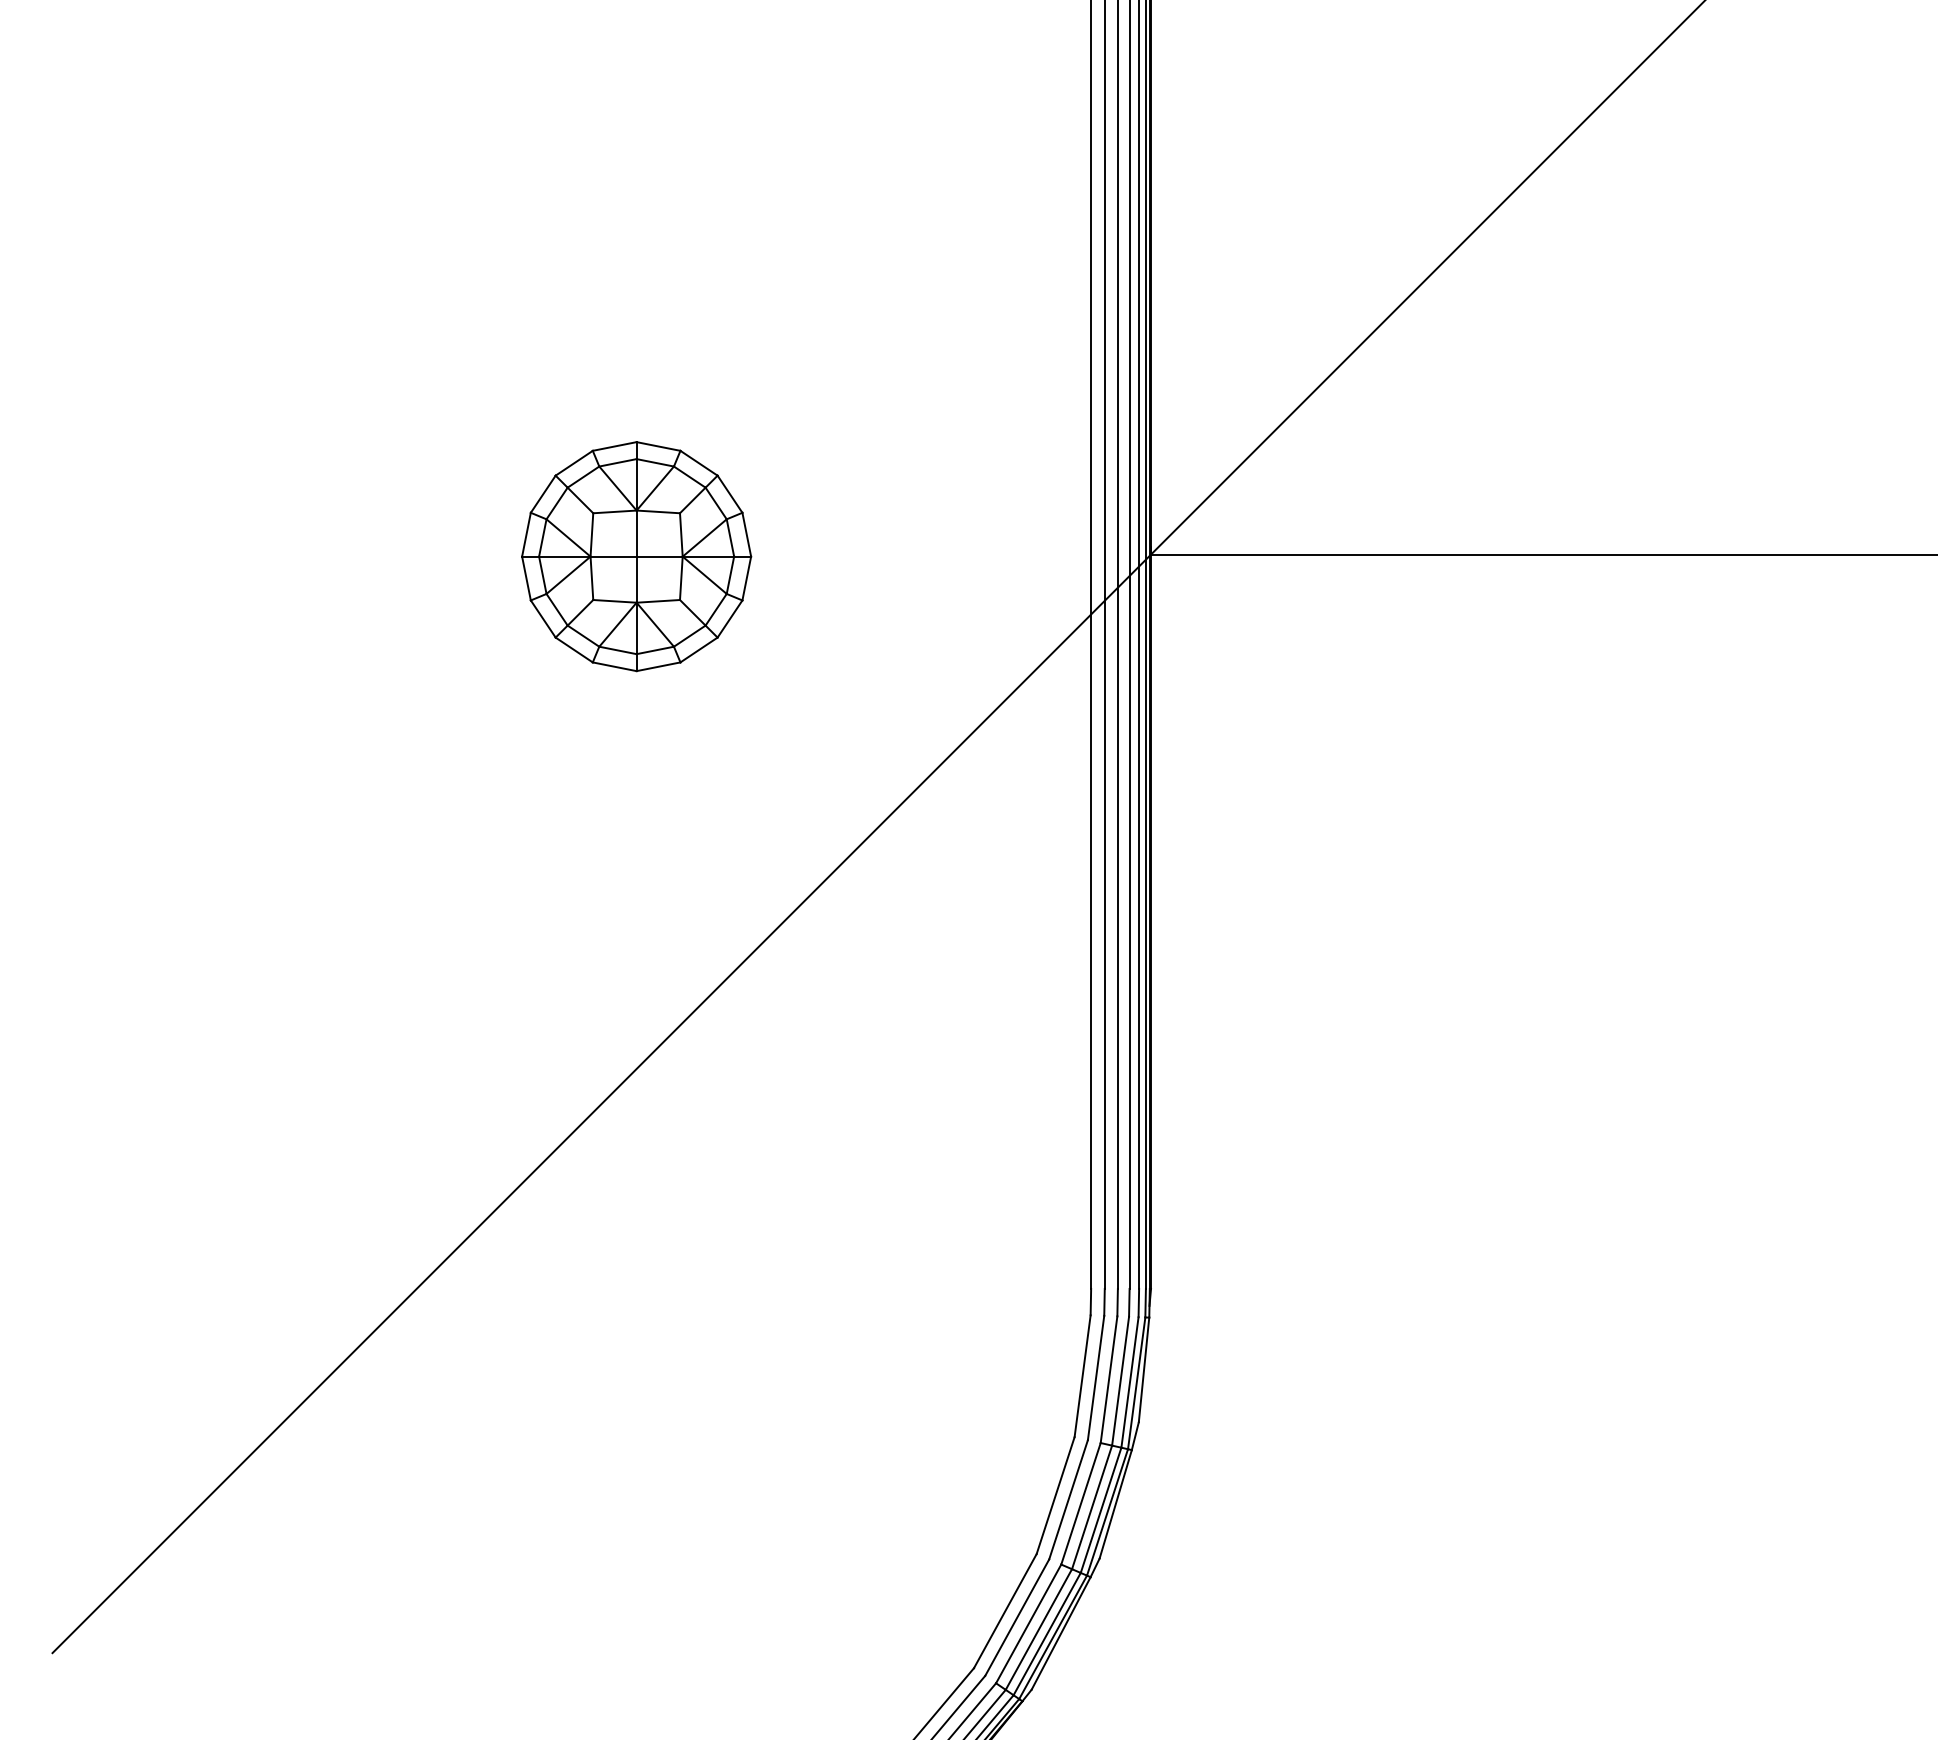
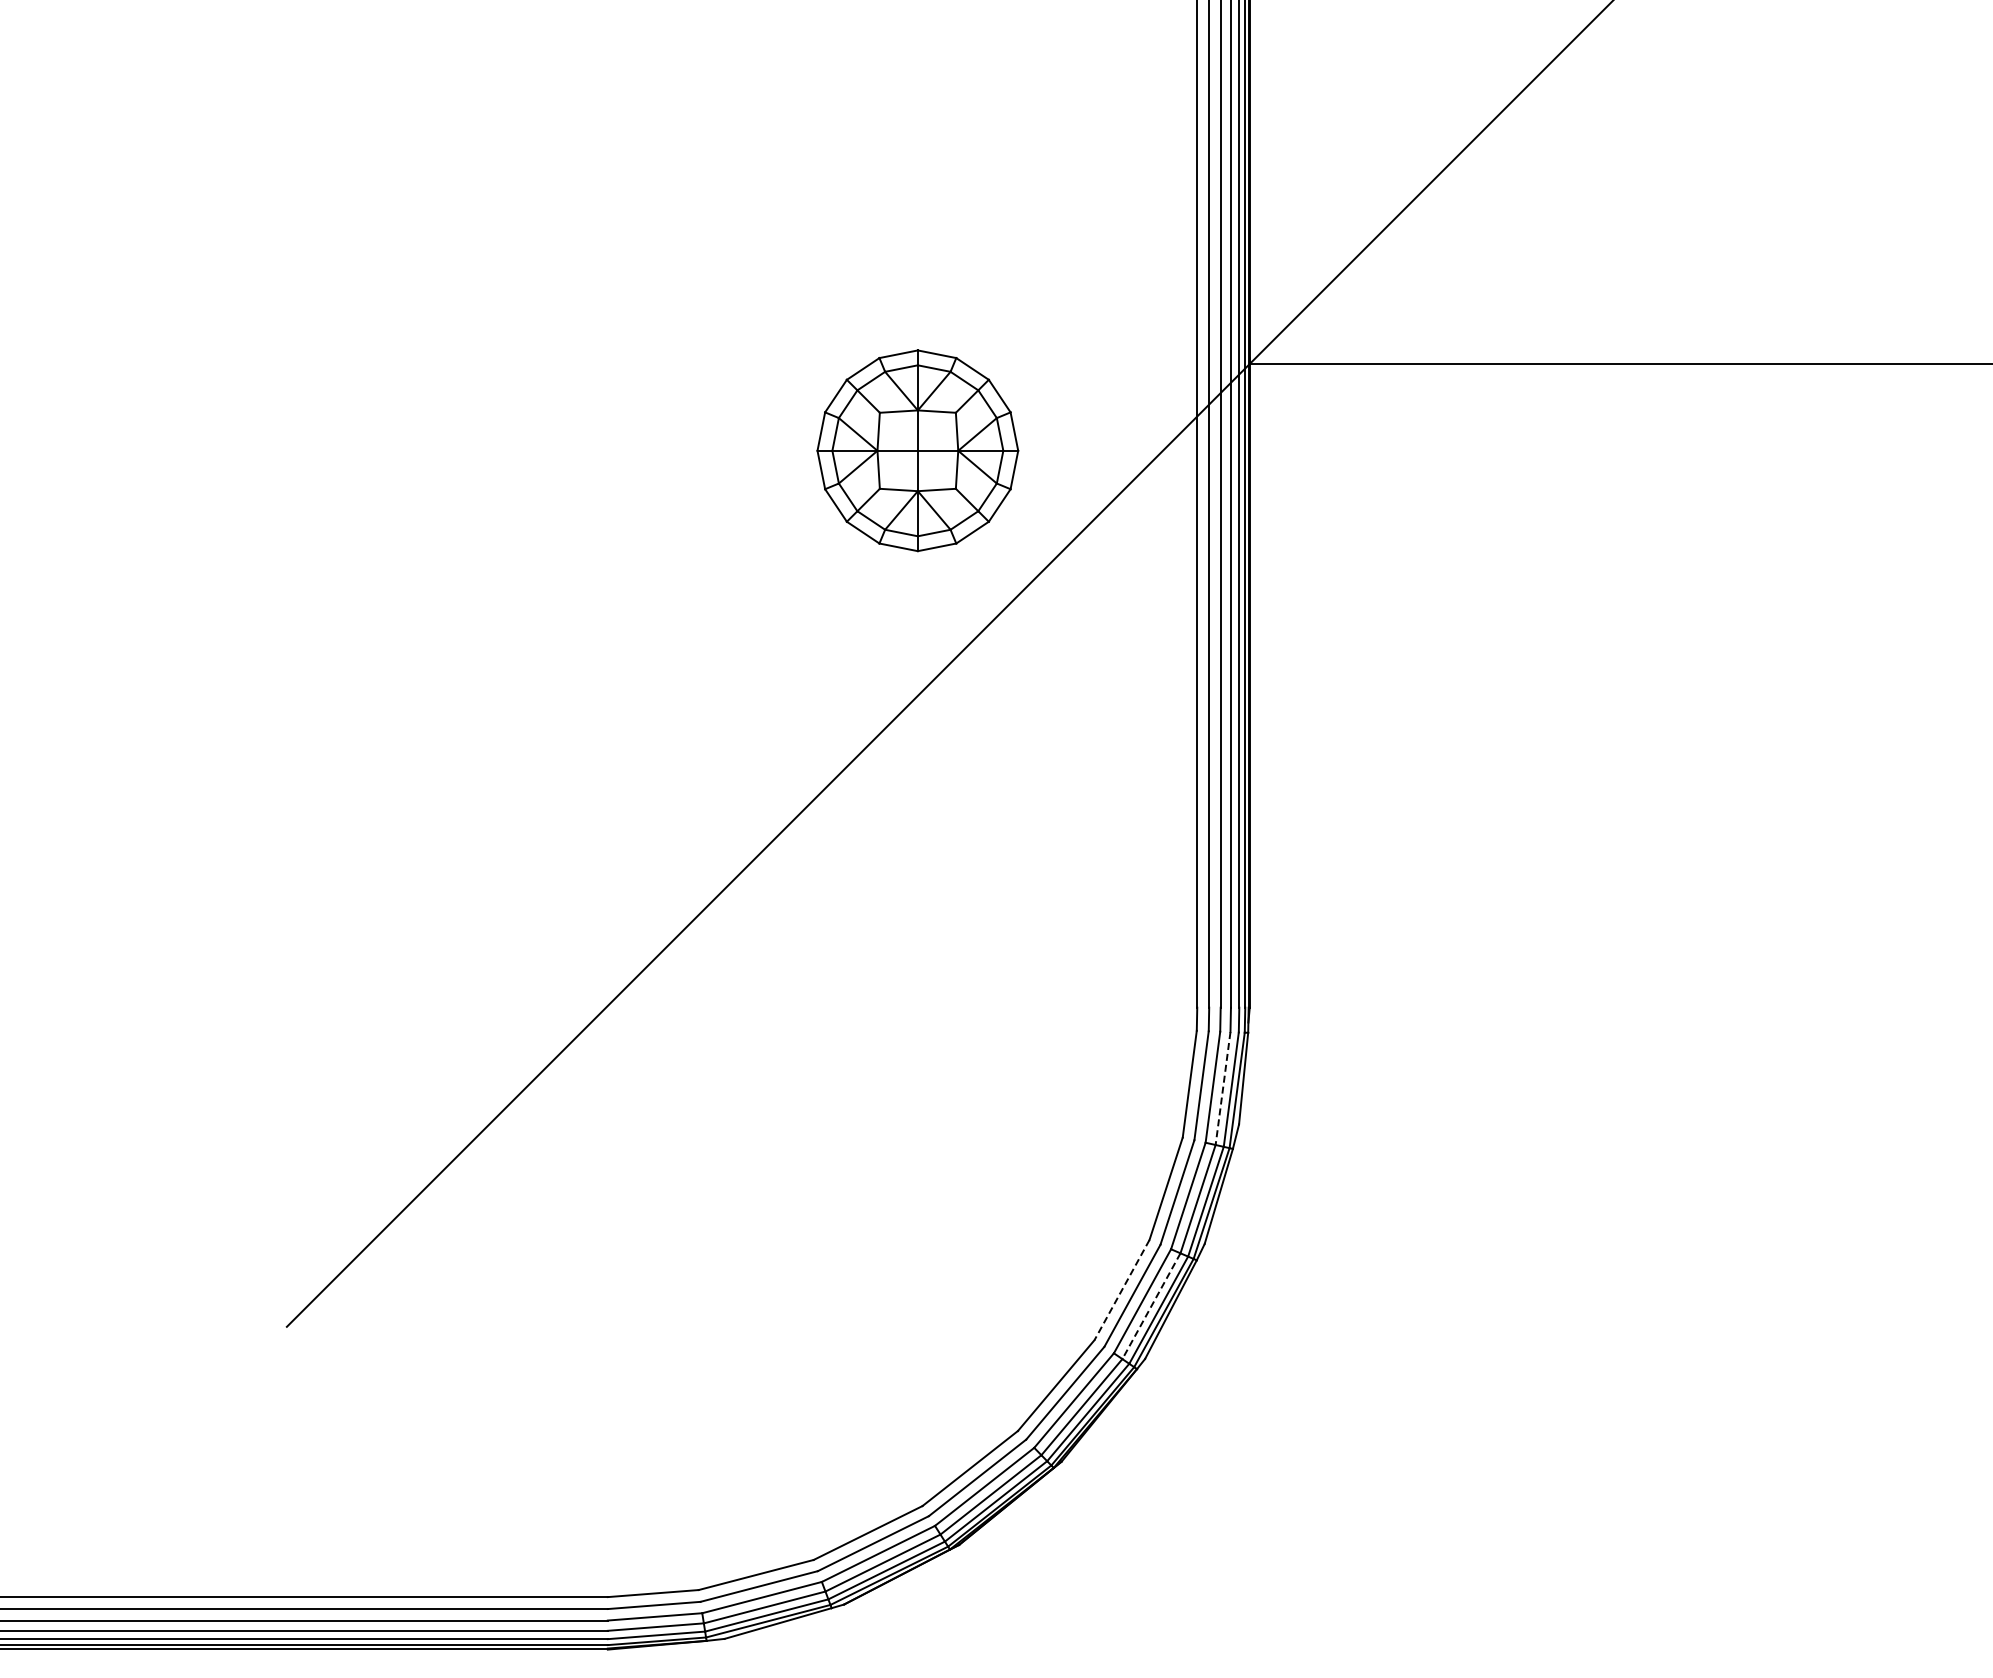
part: (636, 556) -> (917, 450), moved
line: (1121, 1381) -> (1223, 1088), solid -> dashed
line: (1004, 1611) -> (1121, 1290), solid -> dashed
line: (1038, 1629) -> (1151, 1306), solid -> dashed

